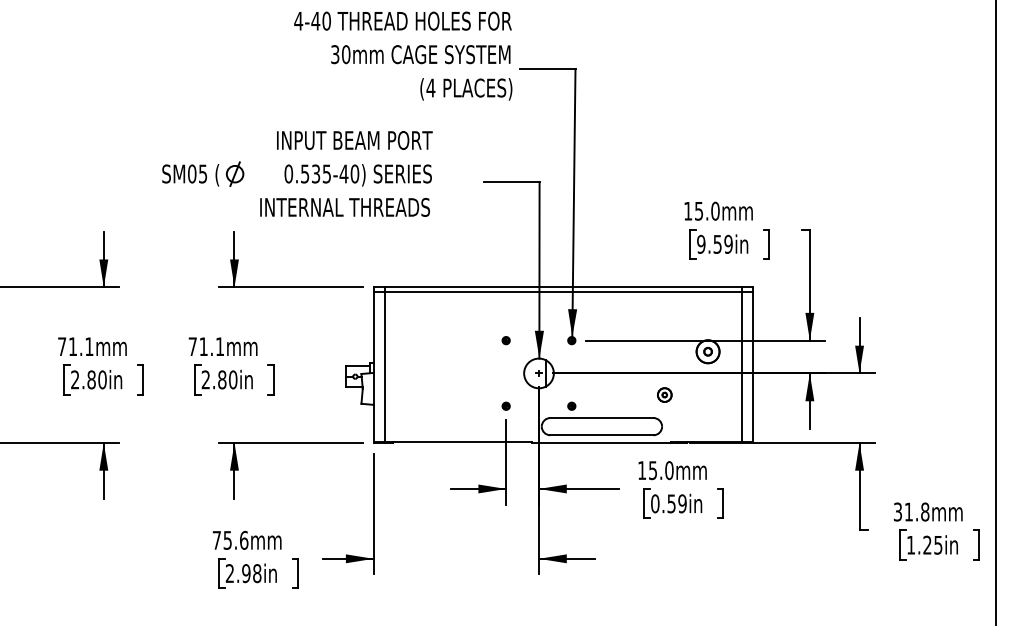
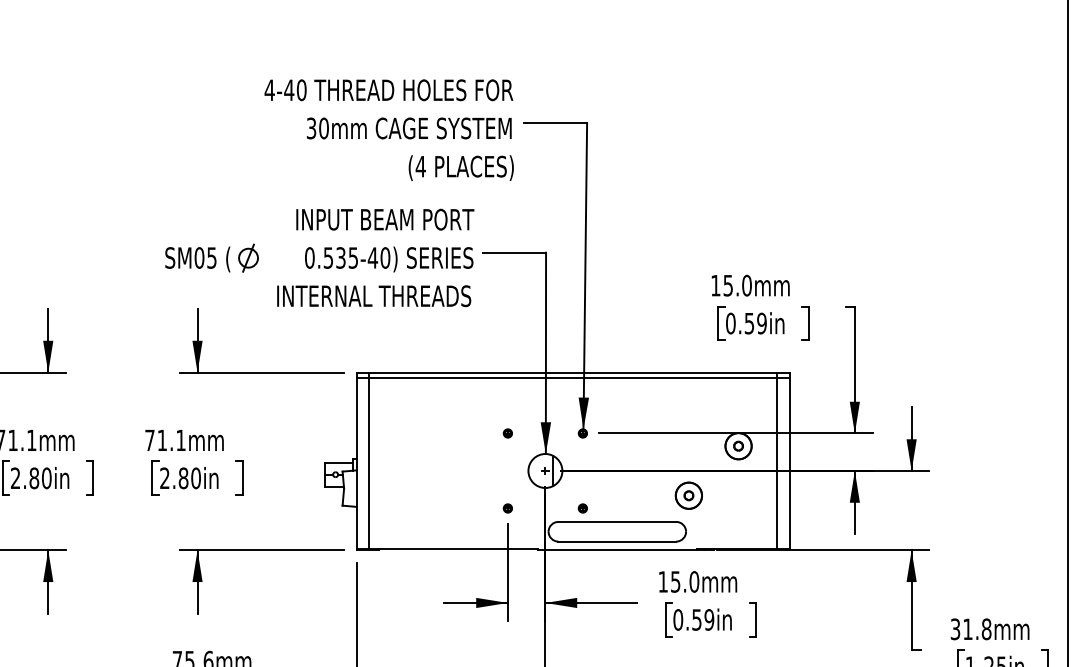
text: (403, 55) -> (389, 129), moved
part: (297, 173) -> (319, 257), moved
text: (701, 244) -> (731, 323), 9.59in -> 0.59in
part: (664, 394) -> (688, 495), size x1.67

